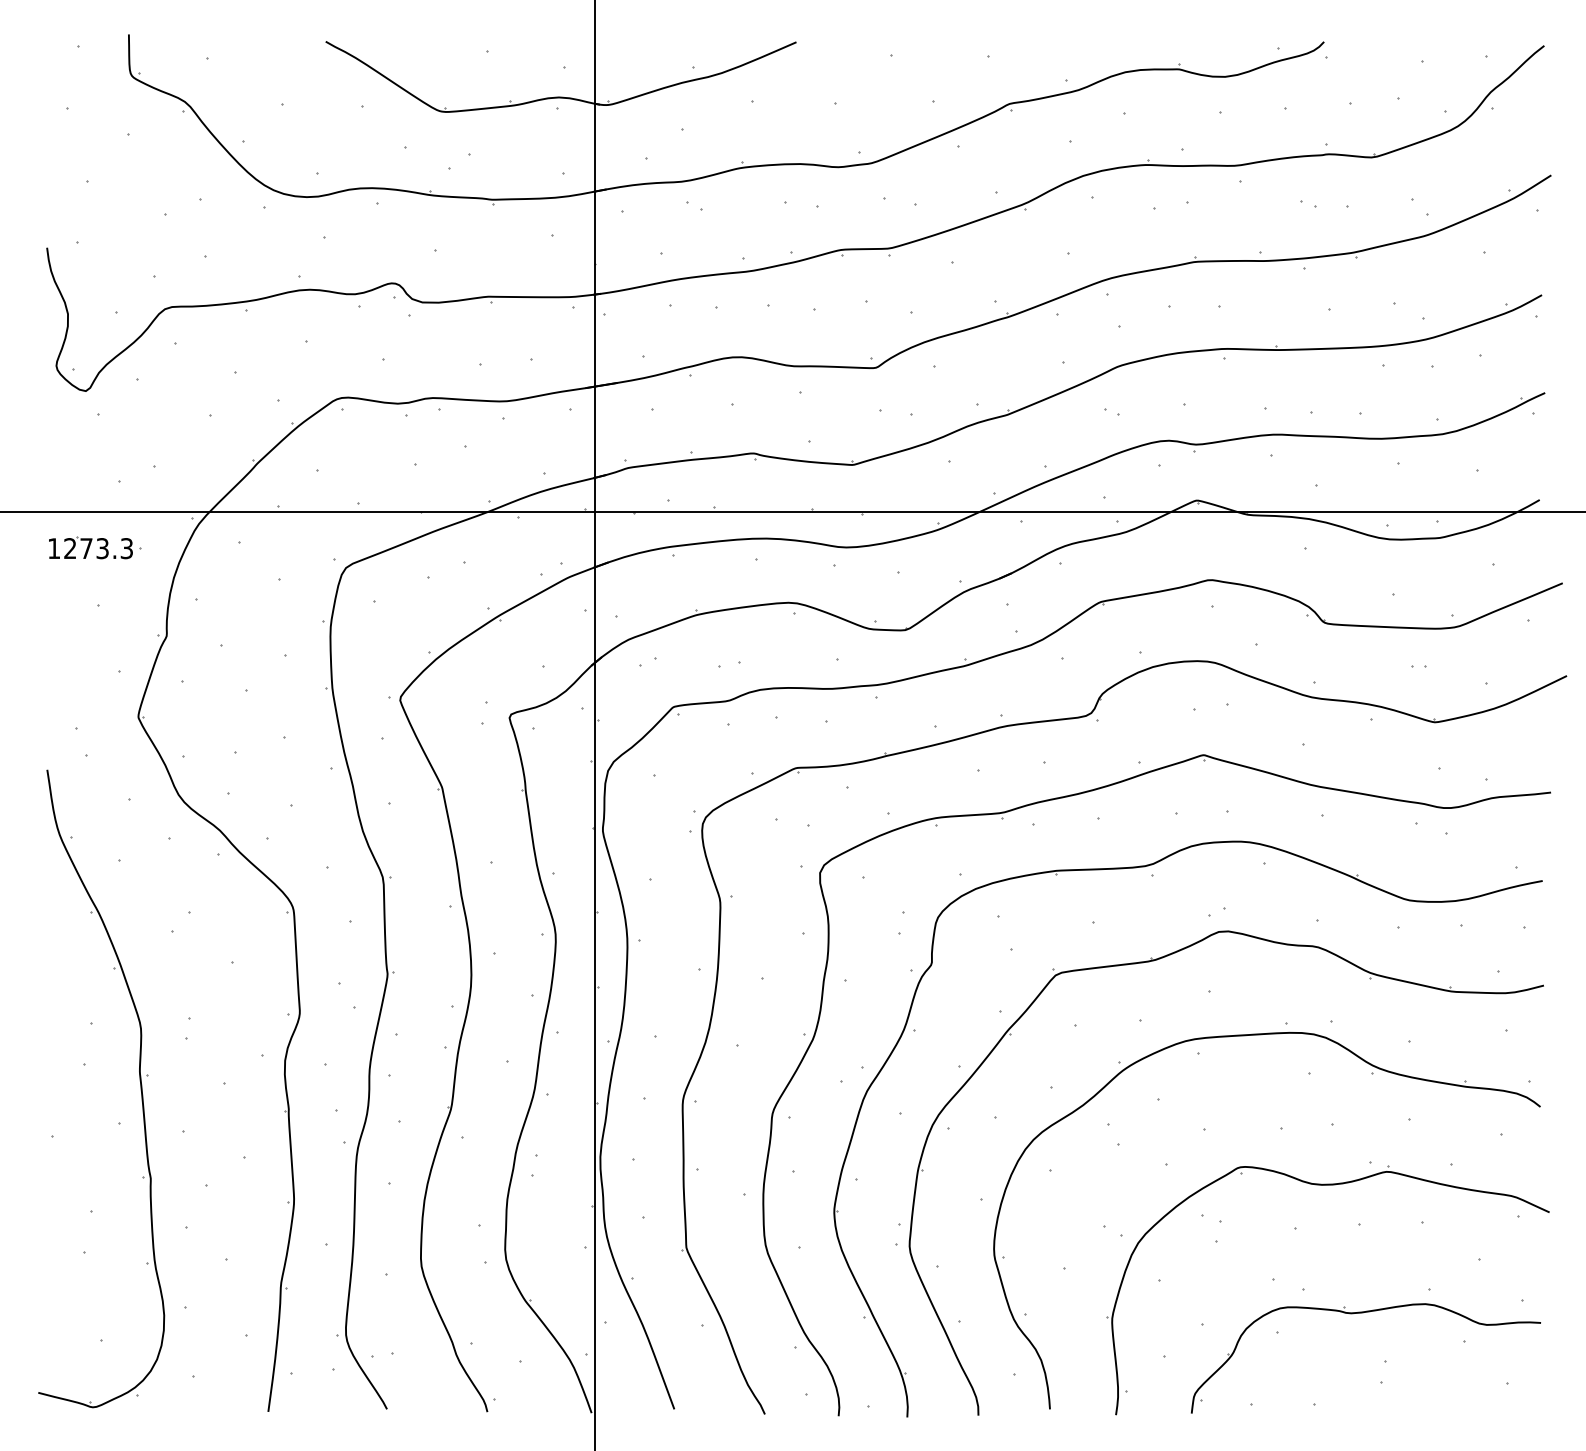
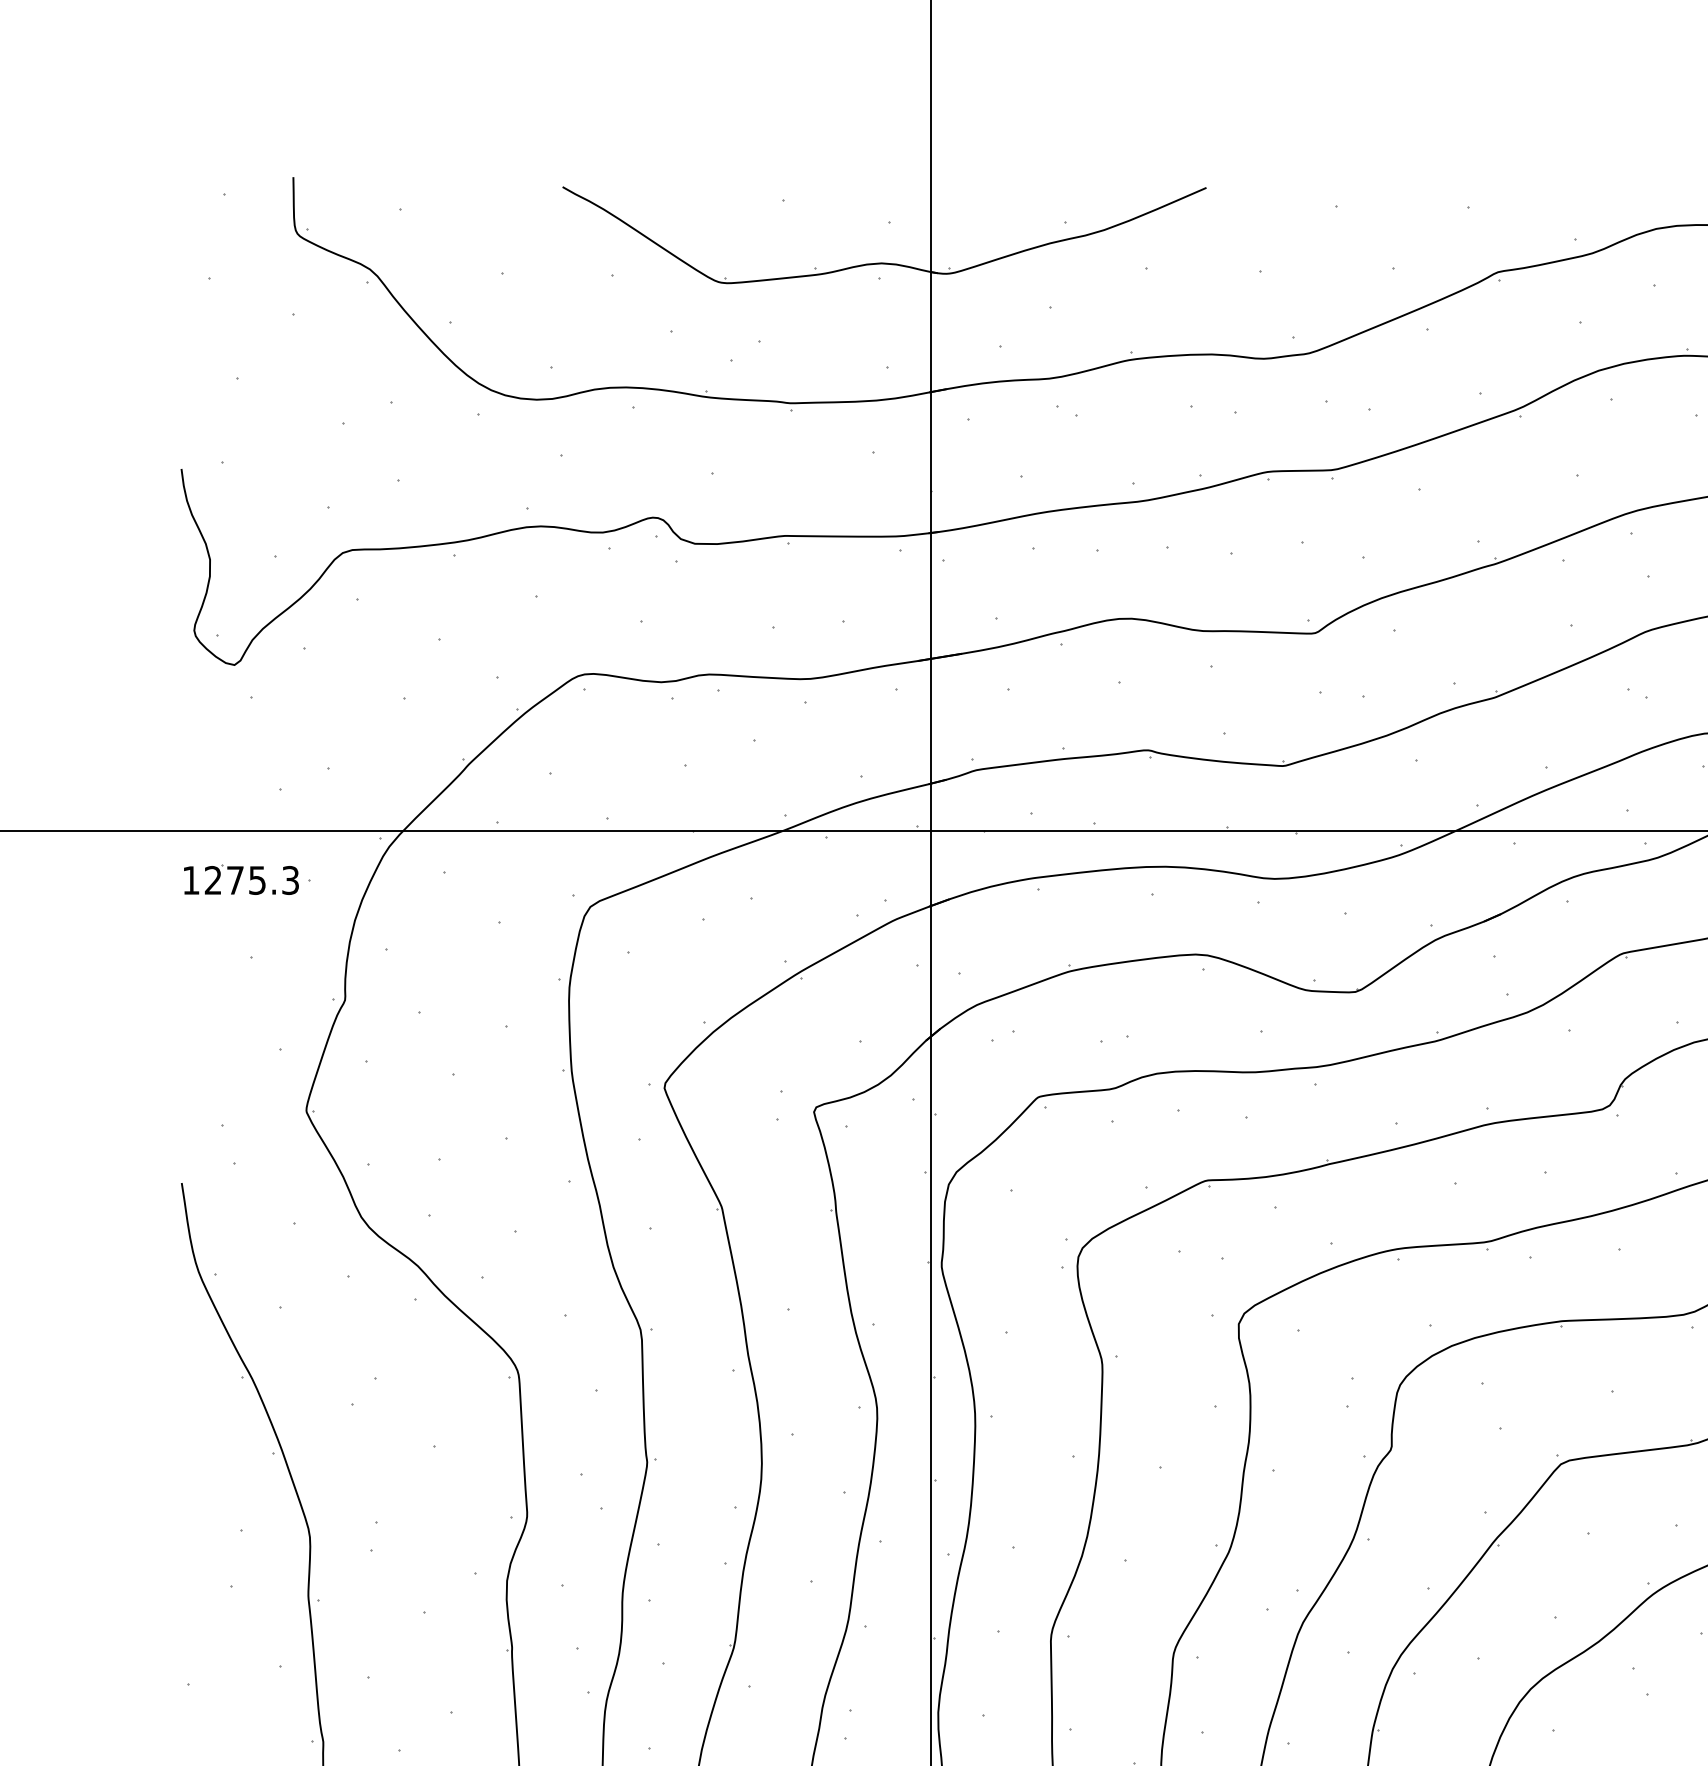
text: (102, 548) -> (257, 880), 1273.3 -> 1275.3

